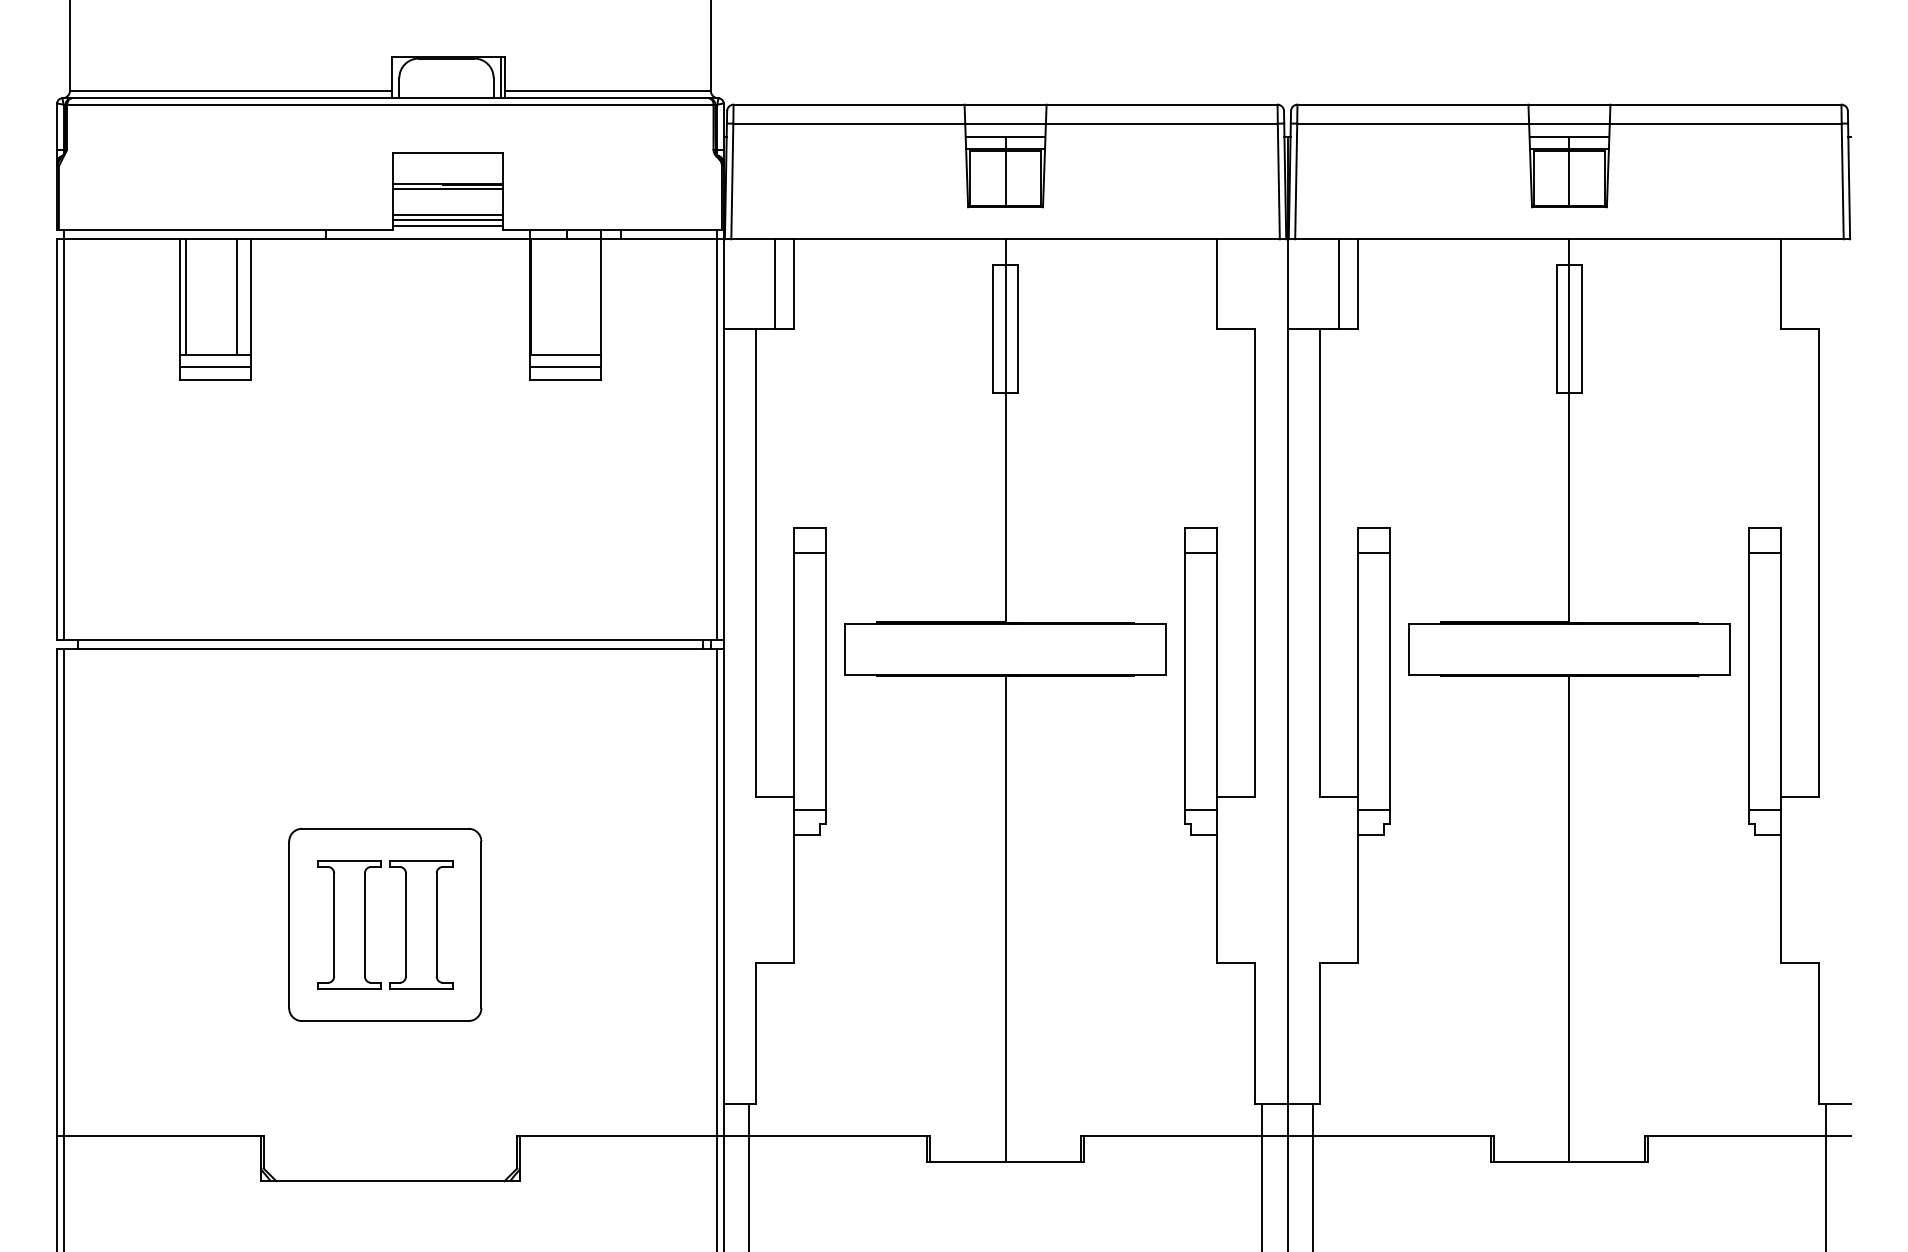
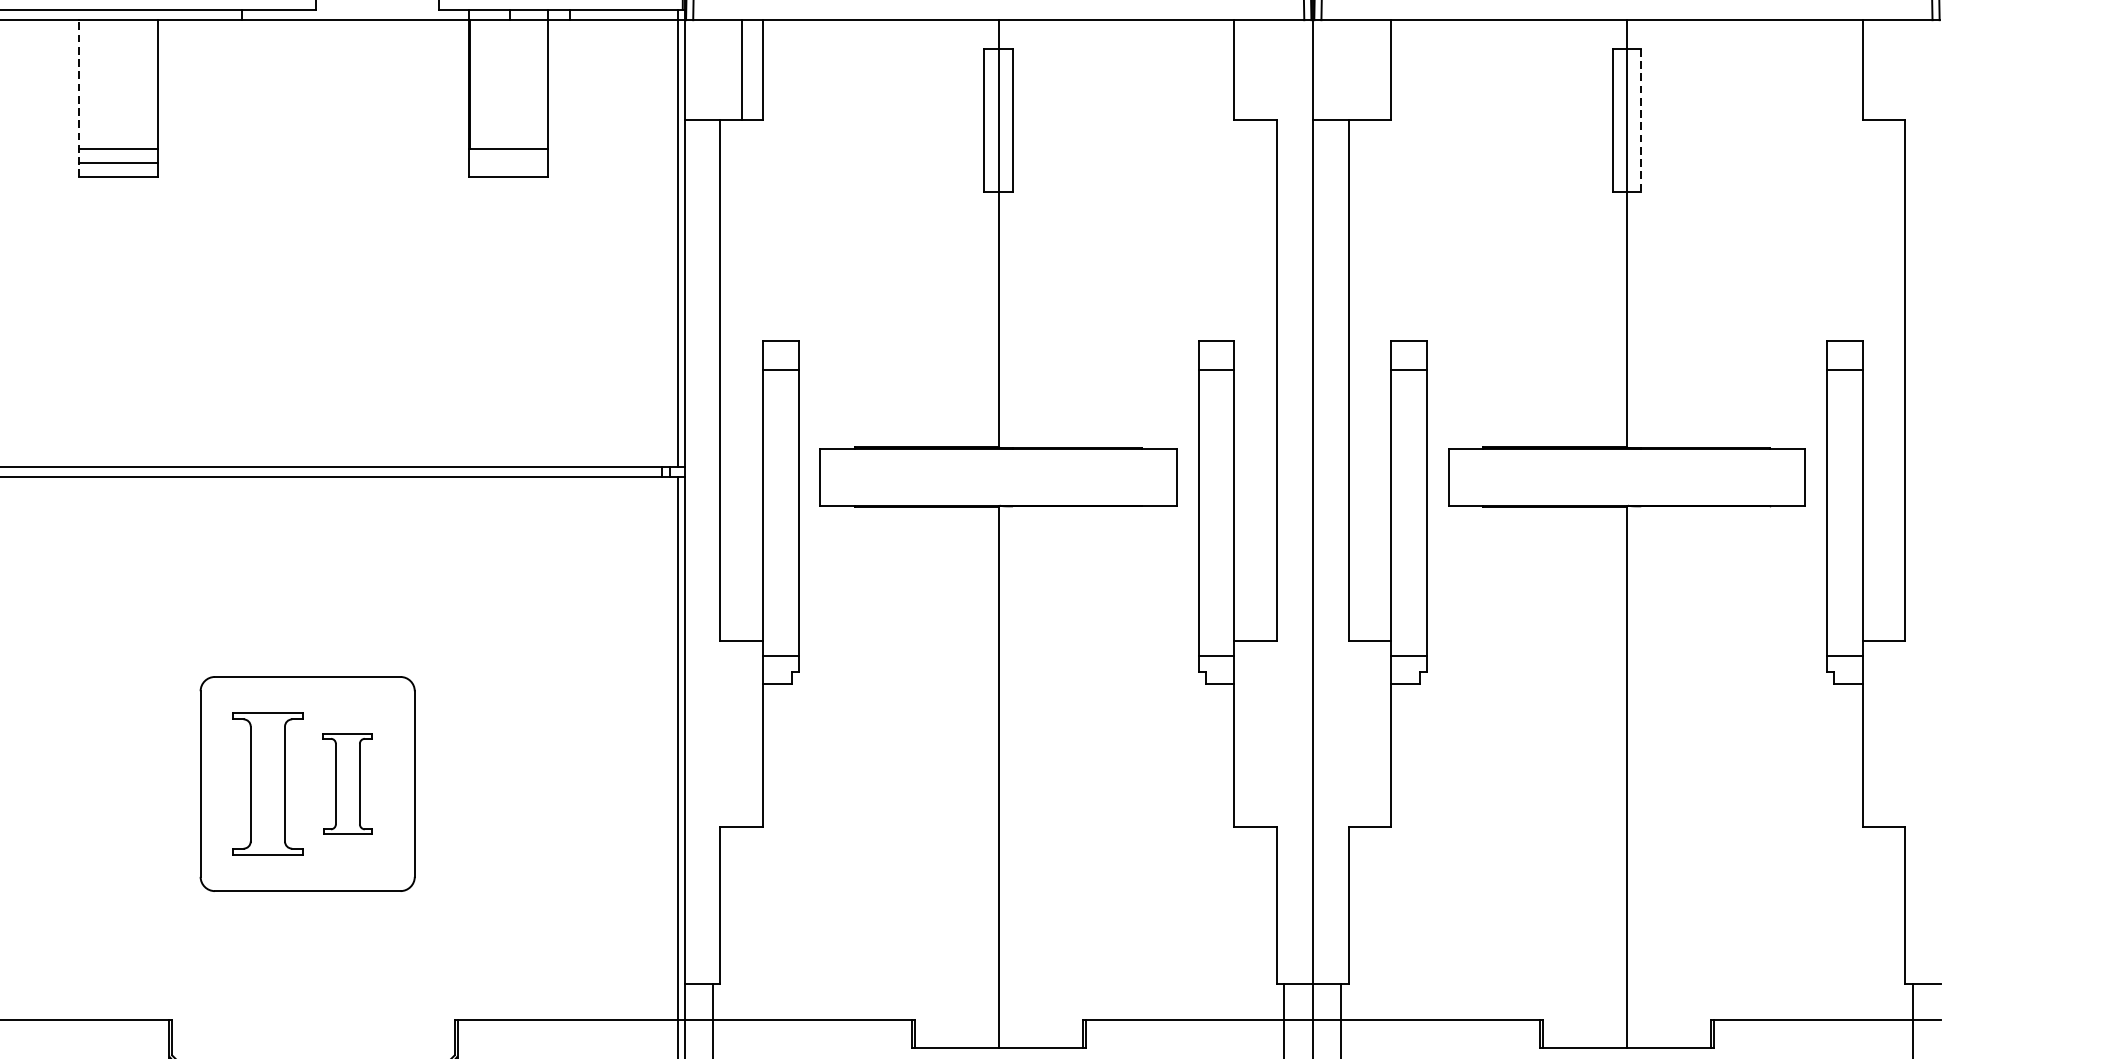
line: (447, 226) -> (376, 5), removed
line: (1338, 284) -> (1369, 70), removed
line: (185, 296) -> (85, 83), removed
line: (237, 296) -> (143, 83), removed
line: (180, 309) -> (79, 98), solid -> dashed
line: (1582, 329) -> (1641, 120), solid -> dashed
line: (565, 367) -> (508, 163), removed
part: (421, 924) -> (348, 783), size x0.7

